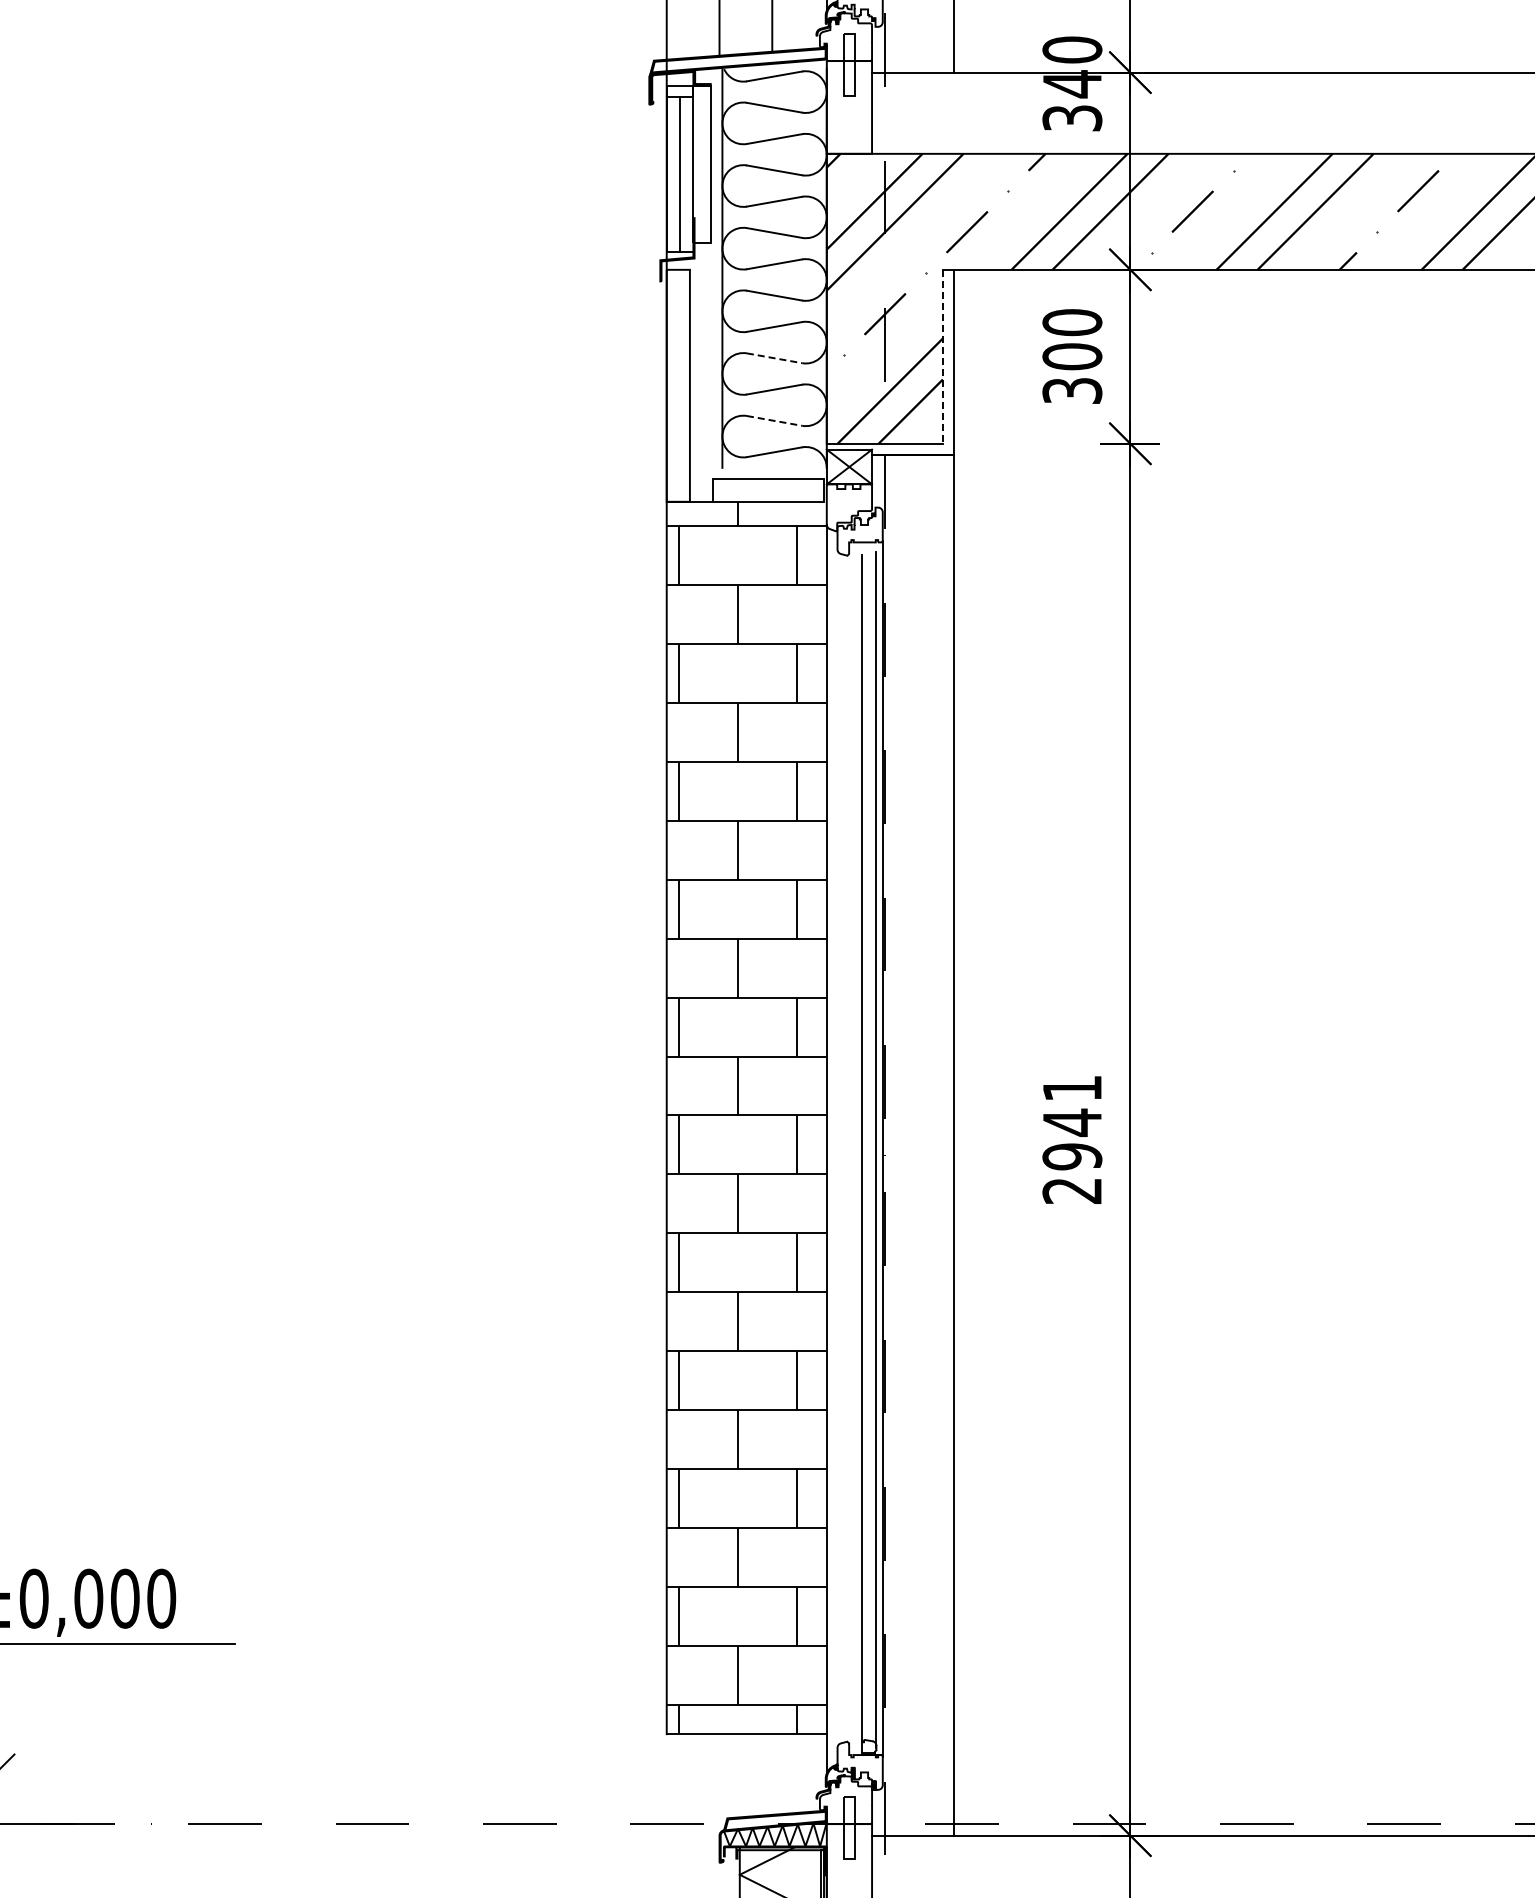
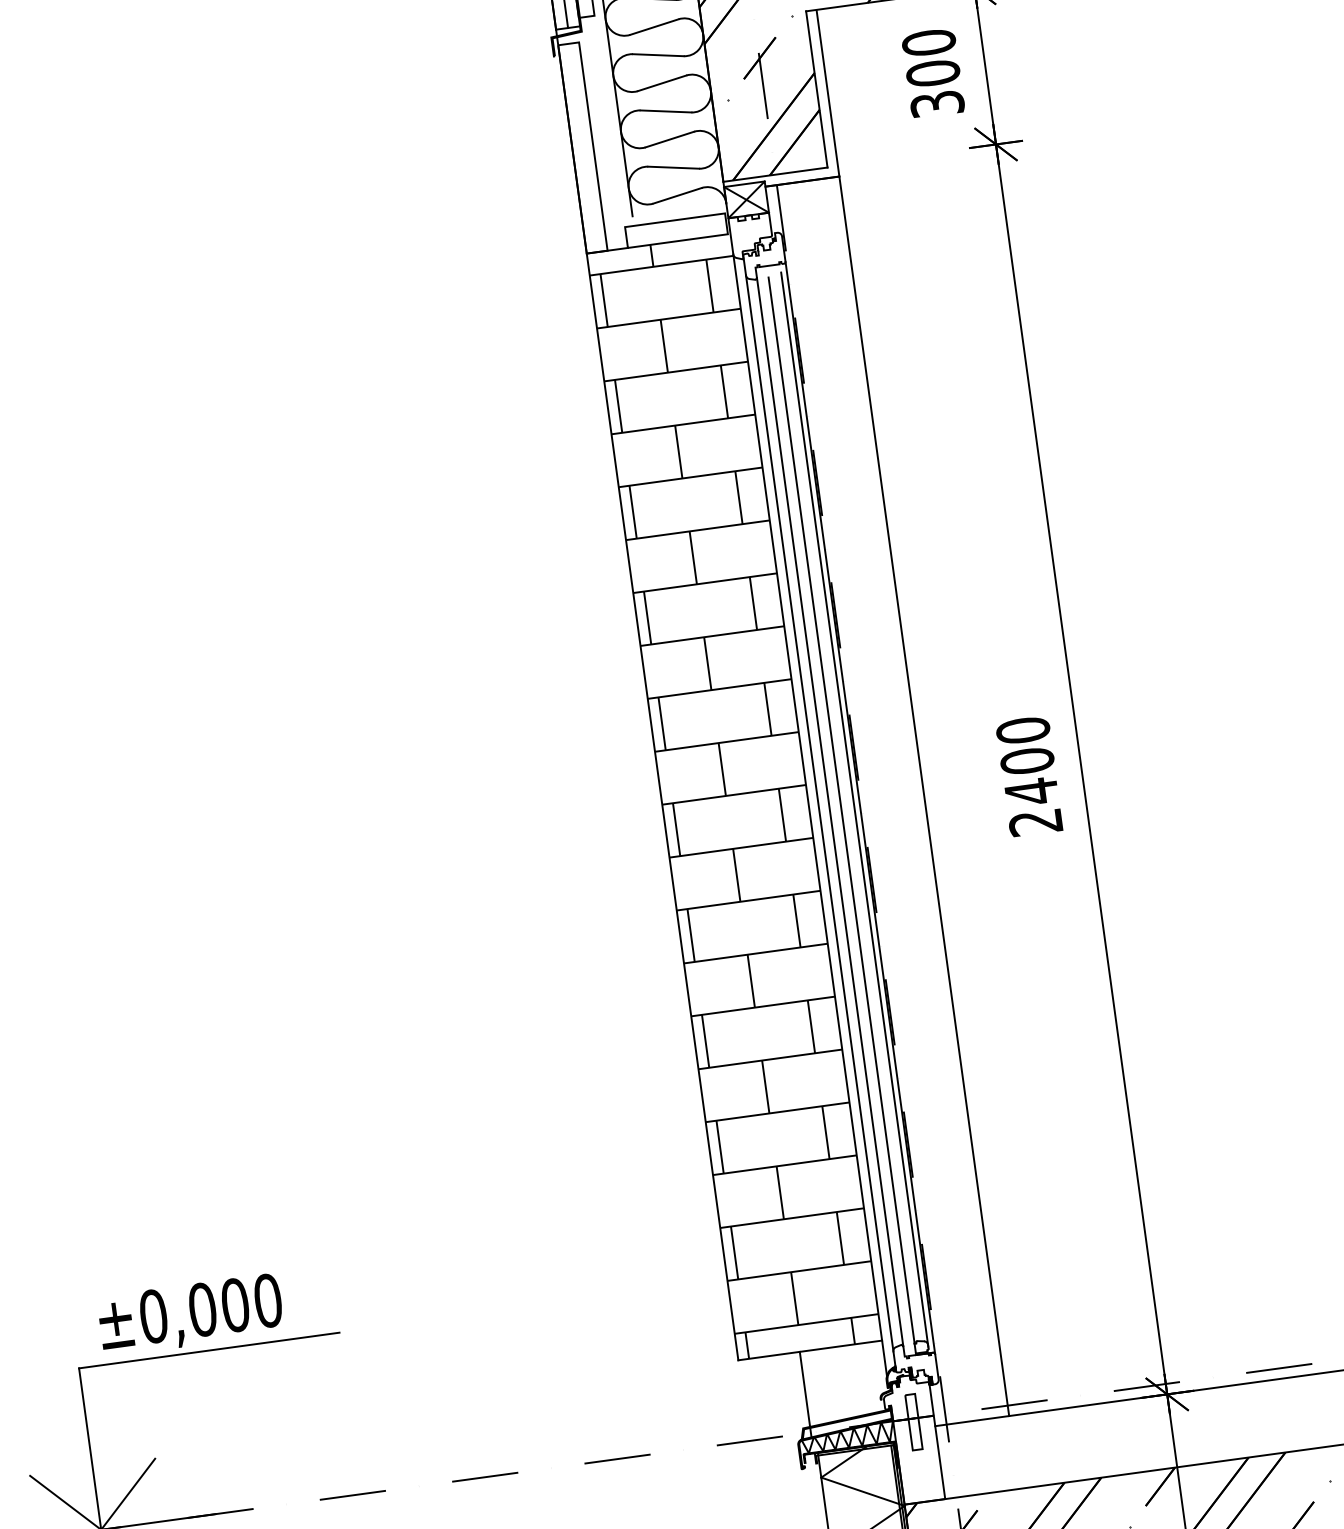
line: (942, 356) -> (816, 89), dashed -> solid
line: (775, 358) -> (666, 111), dashed -> solid
line: (775, 421) -> (674, 168), dashed -> solid
text: (1072, 1123) -> (1027, 761), 2941 -> 2400
line: (837, 1148) -> (819, 813), added
line: (849, 1148) -> (830, 811), added
line: (735, 1781) -> (805, 1394), added

